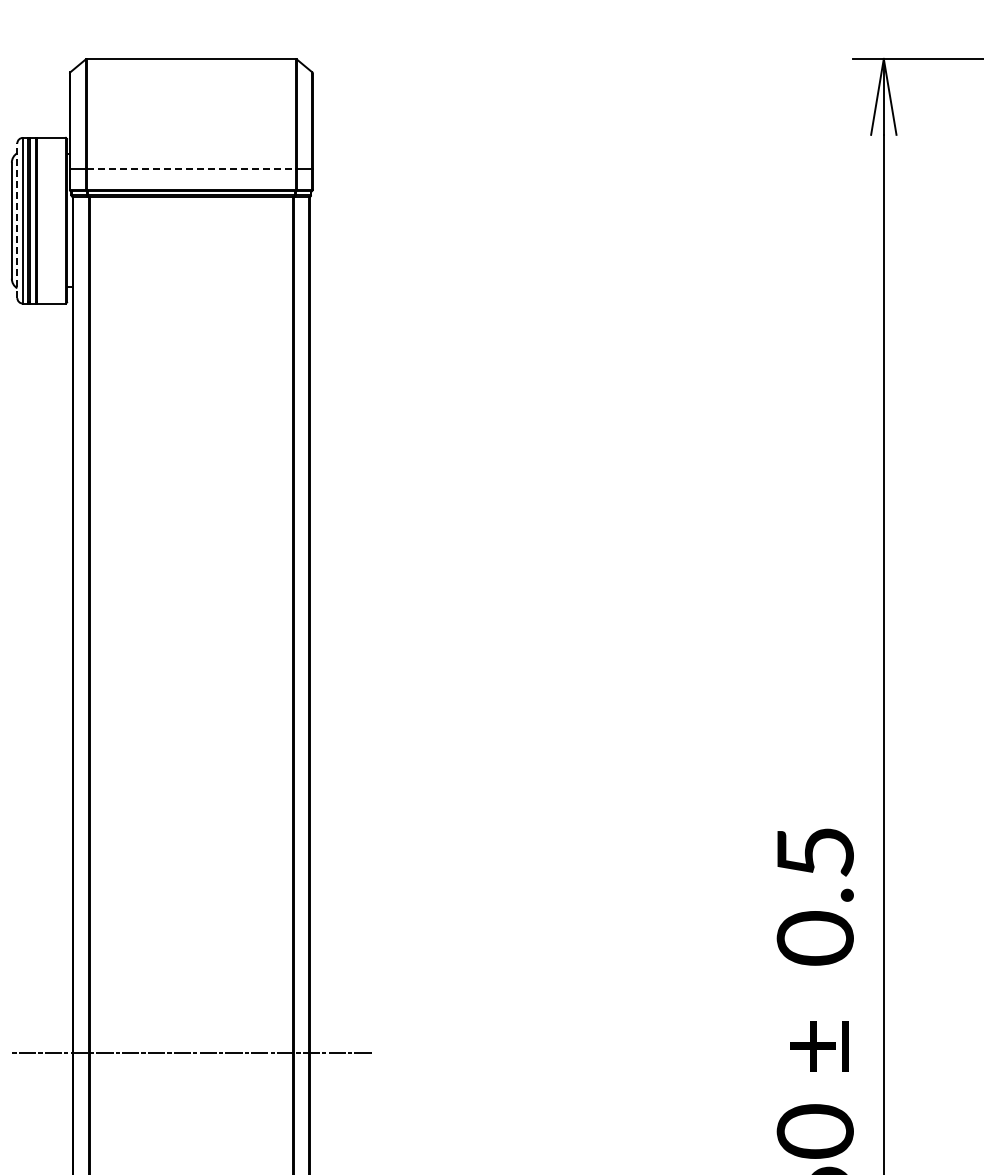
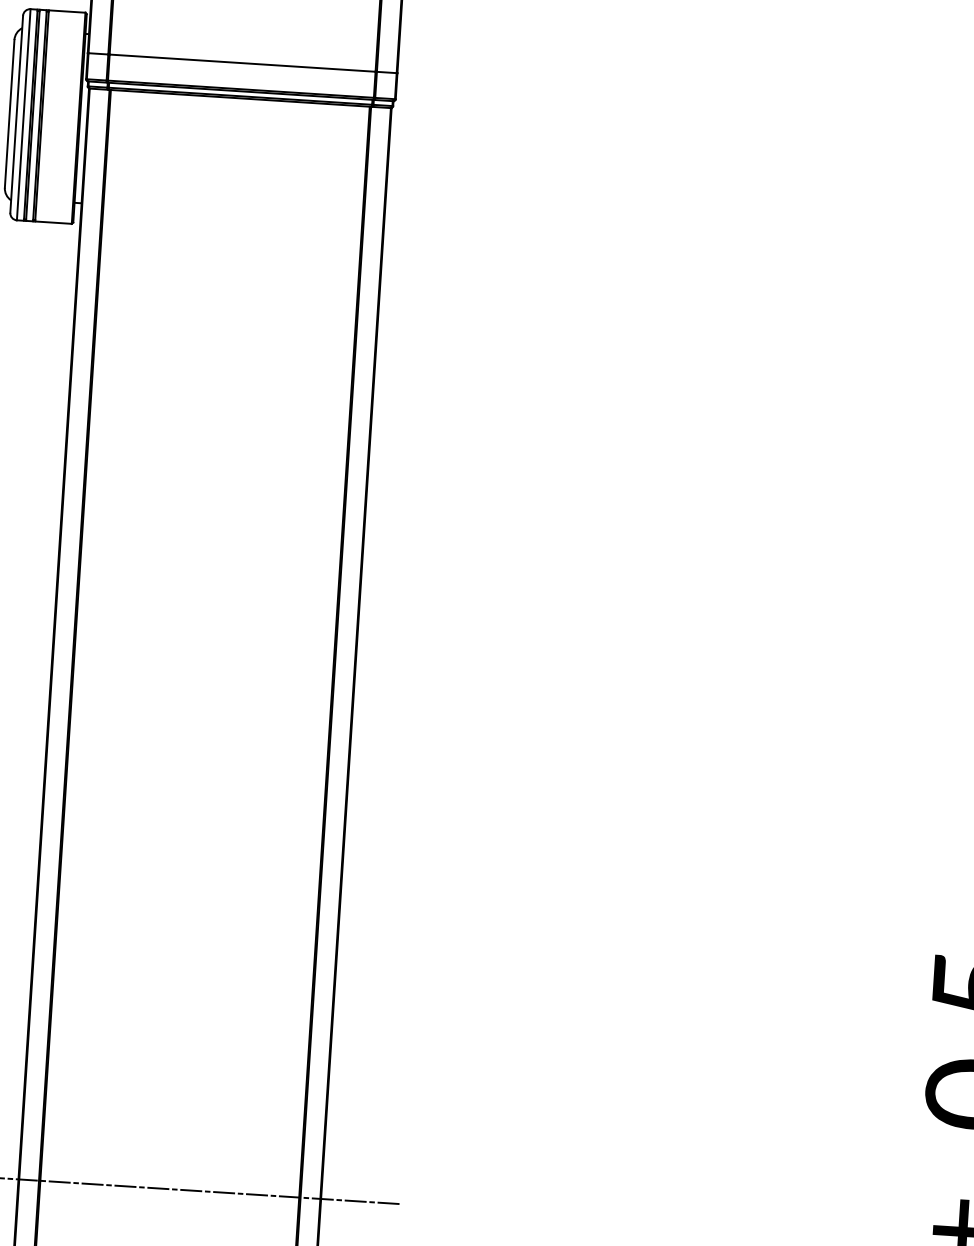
line: (191, 169) -> (242, 63), dashed -> solid
line: (17, 220) -> (16, 113), dashed -> solid

